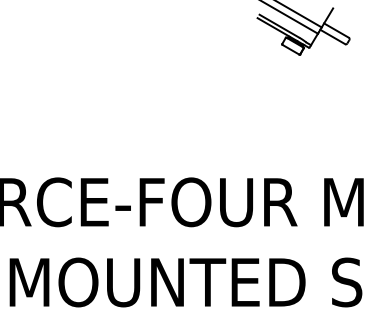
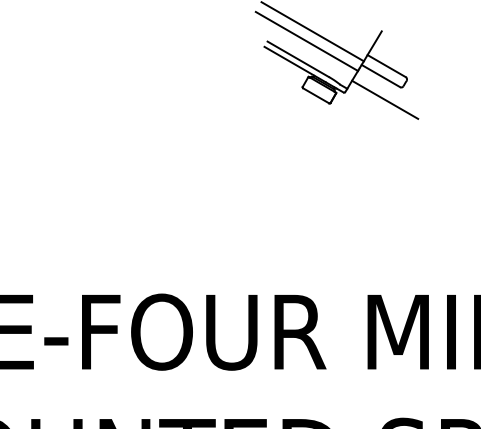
line: (335, 52) -> (385, 100), added

